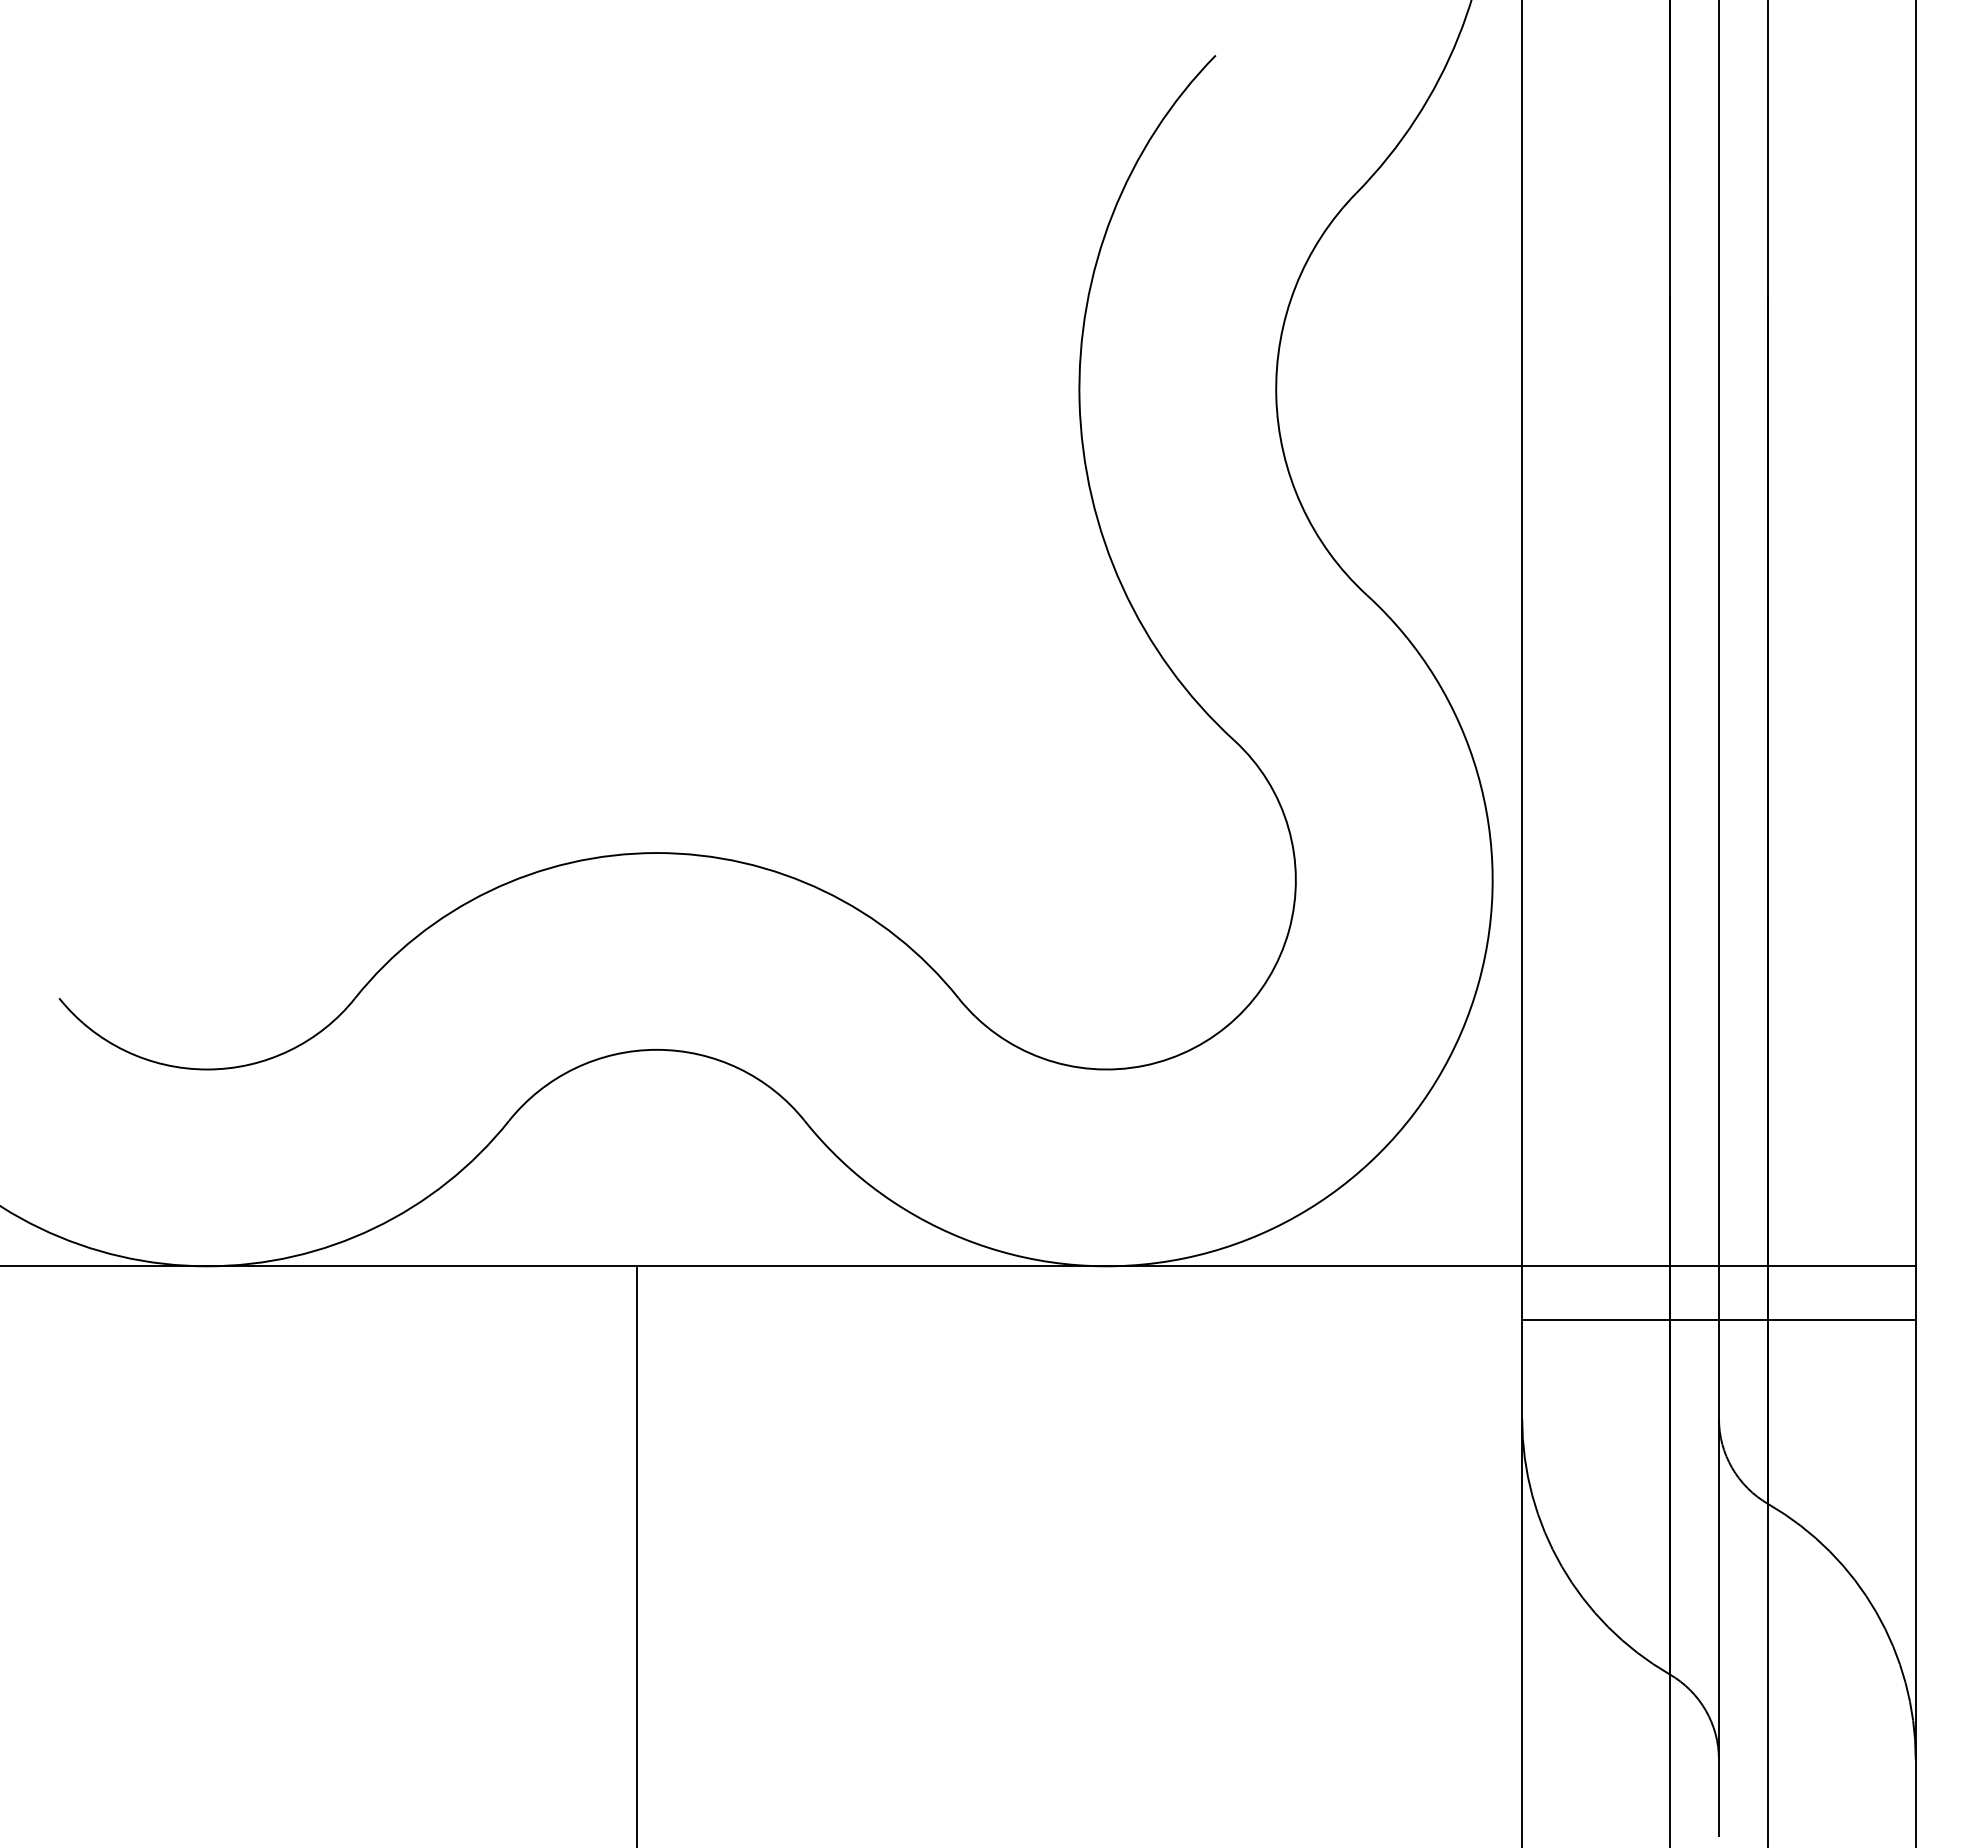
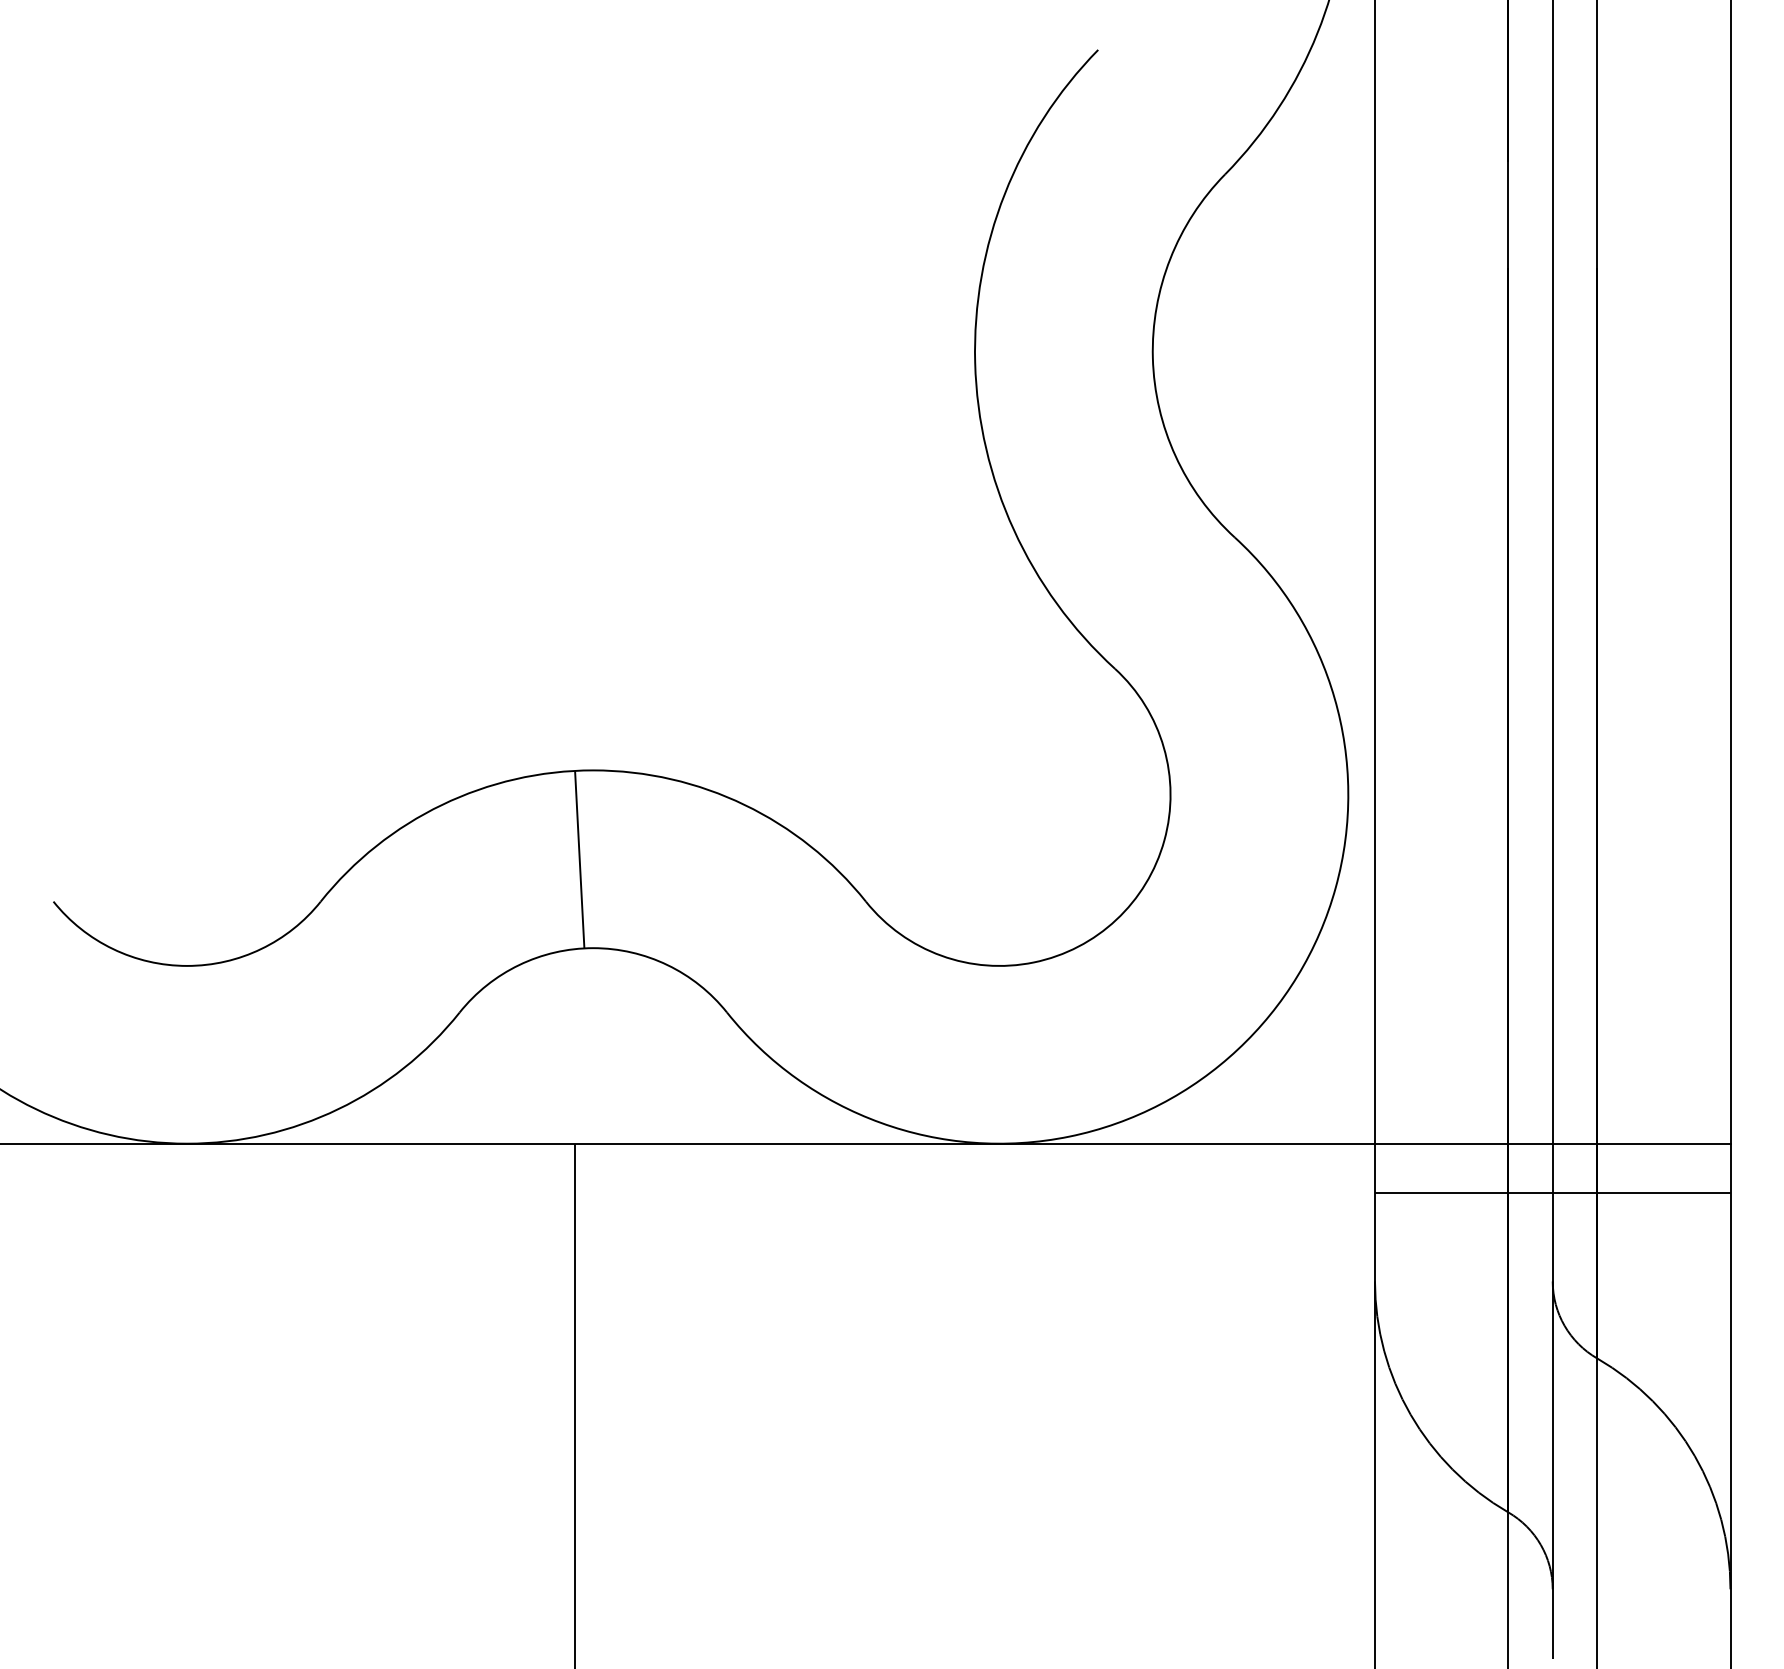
line: (641, 951) -> (579, 859), added

